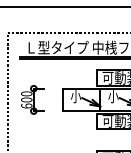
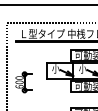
part: (32, 100) -> (23, 82), moved

